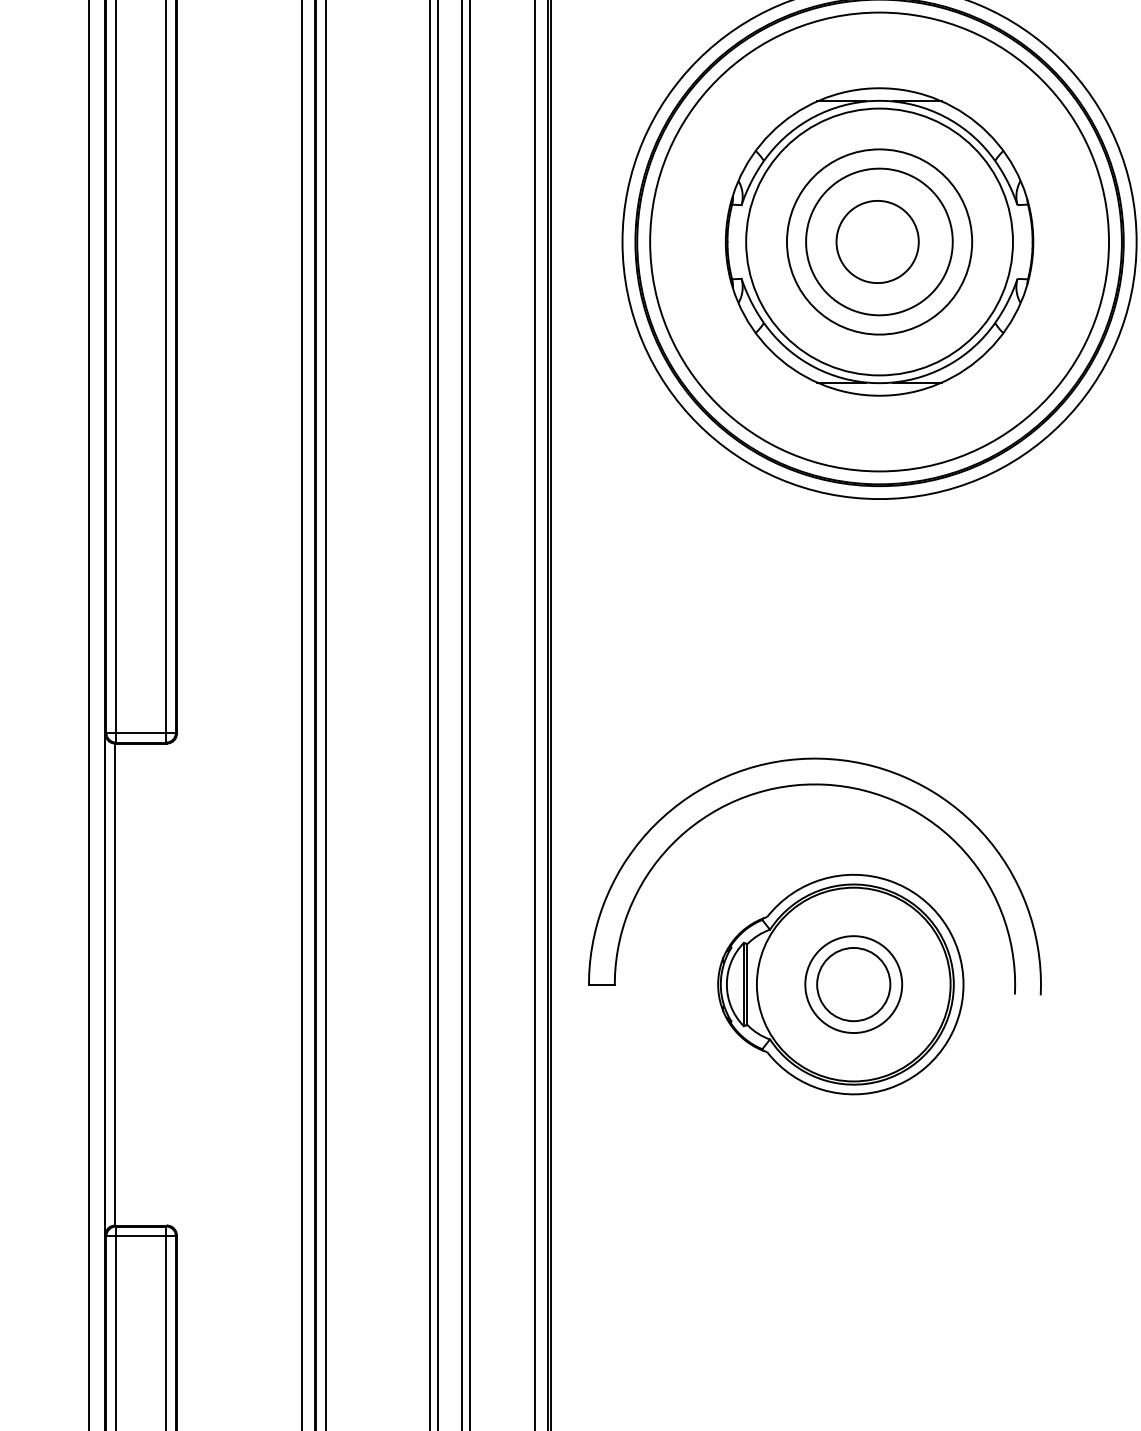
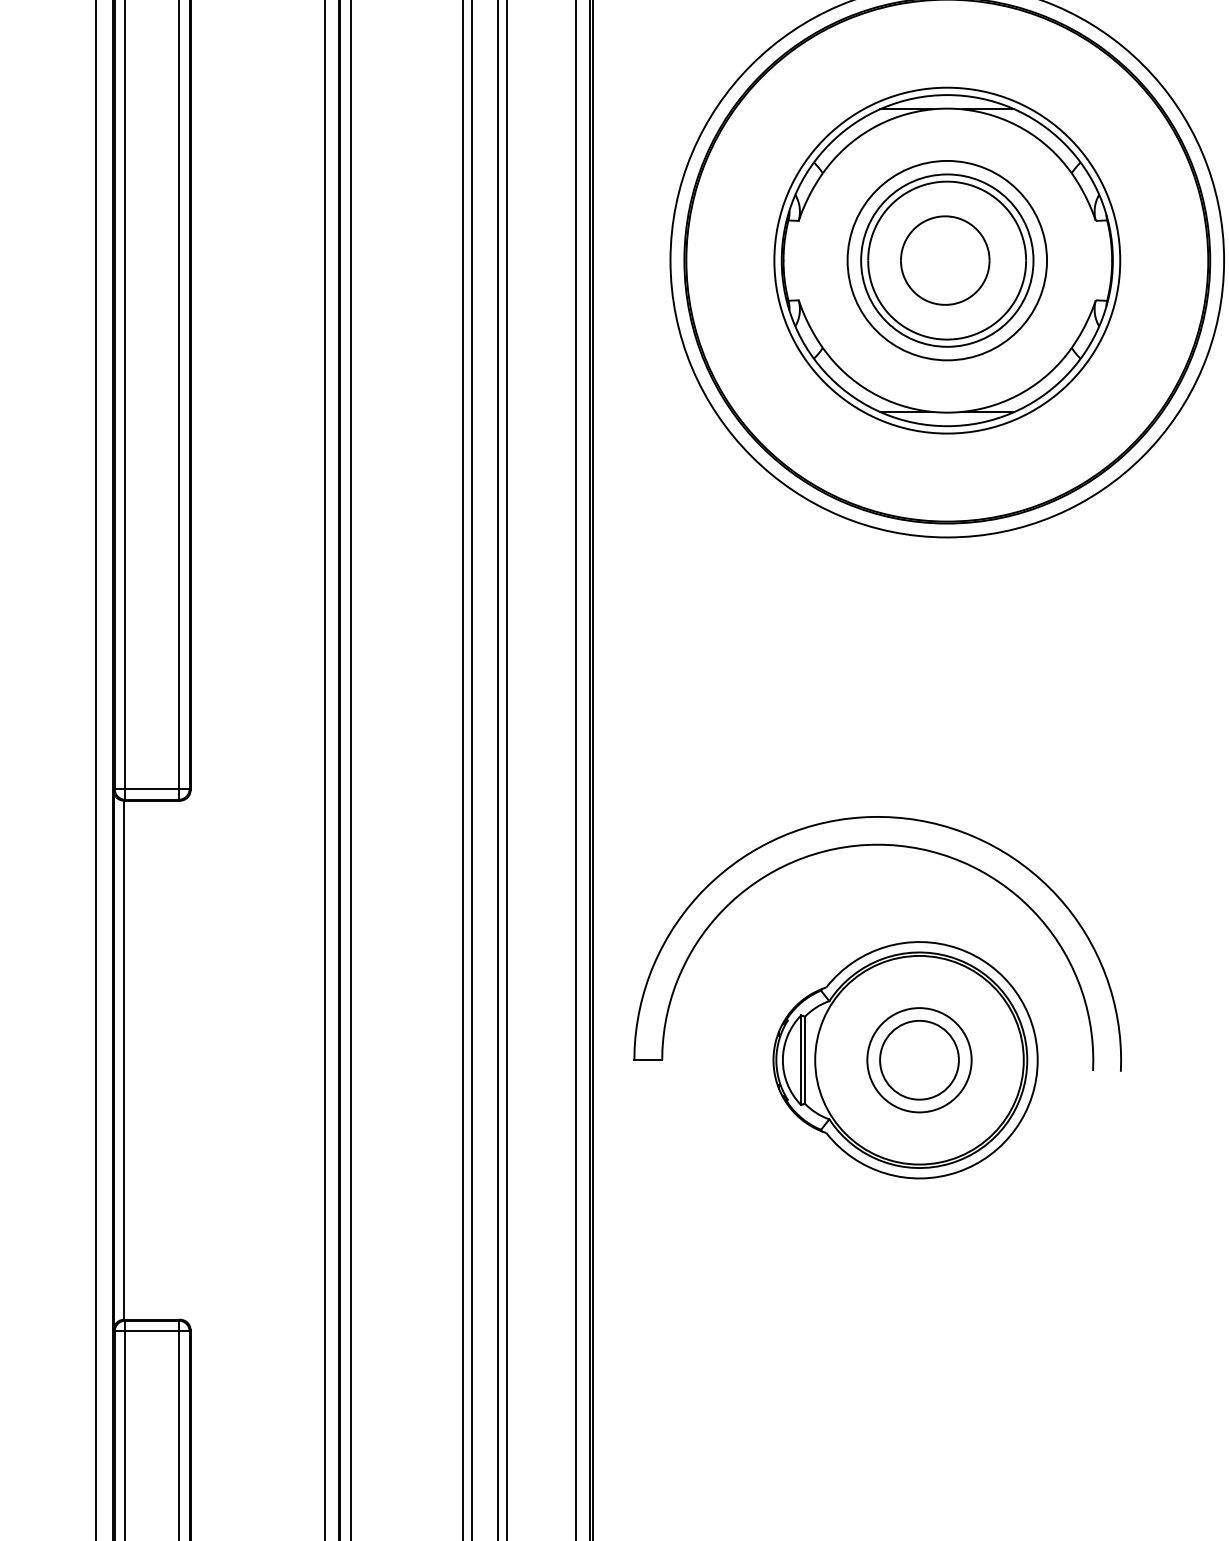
circle: (879, 241) -> (947, 260), size x0.6
circle: (879, 241) -> (947, 260), size x0.7

